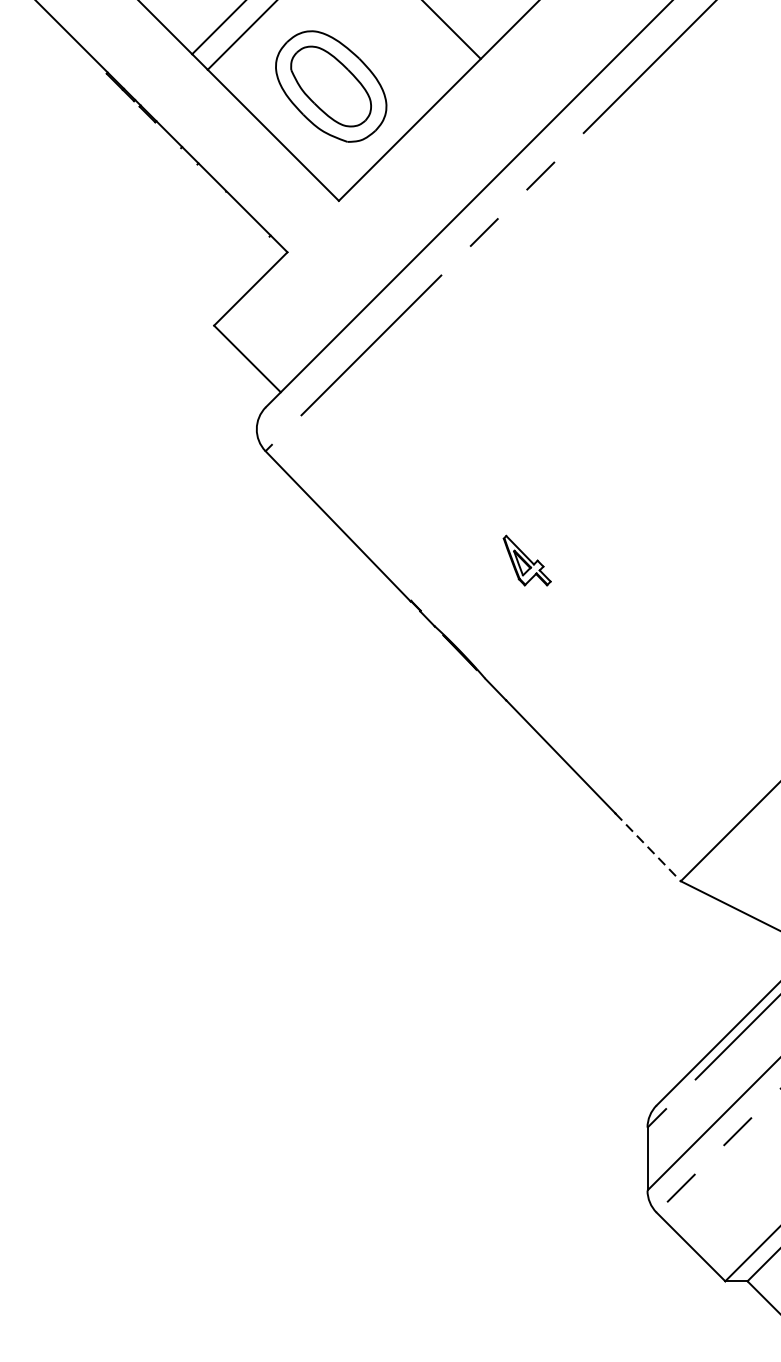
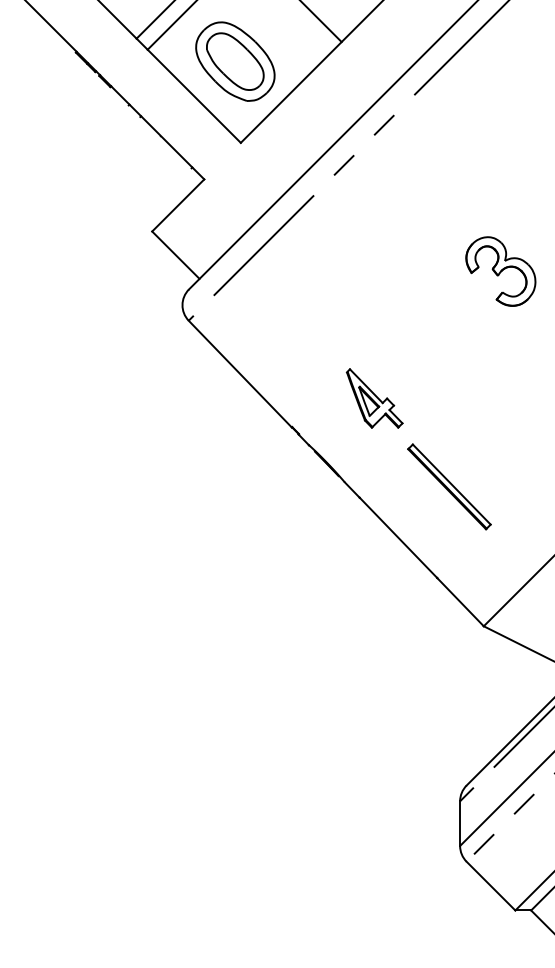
part: (704, 381) -> (500, 271), added
part: (527, 560) -> (374, 398), size x1.67
part: (632, 684) -> (449, 486), added
line: (648, 847) -> (460, 602), dashed -> solid

